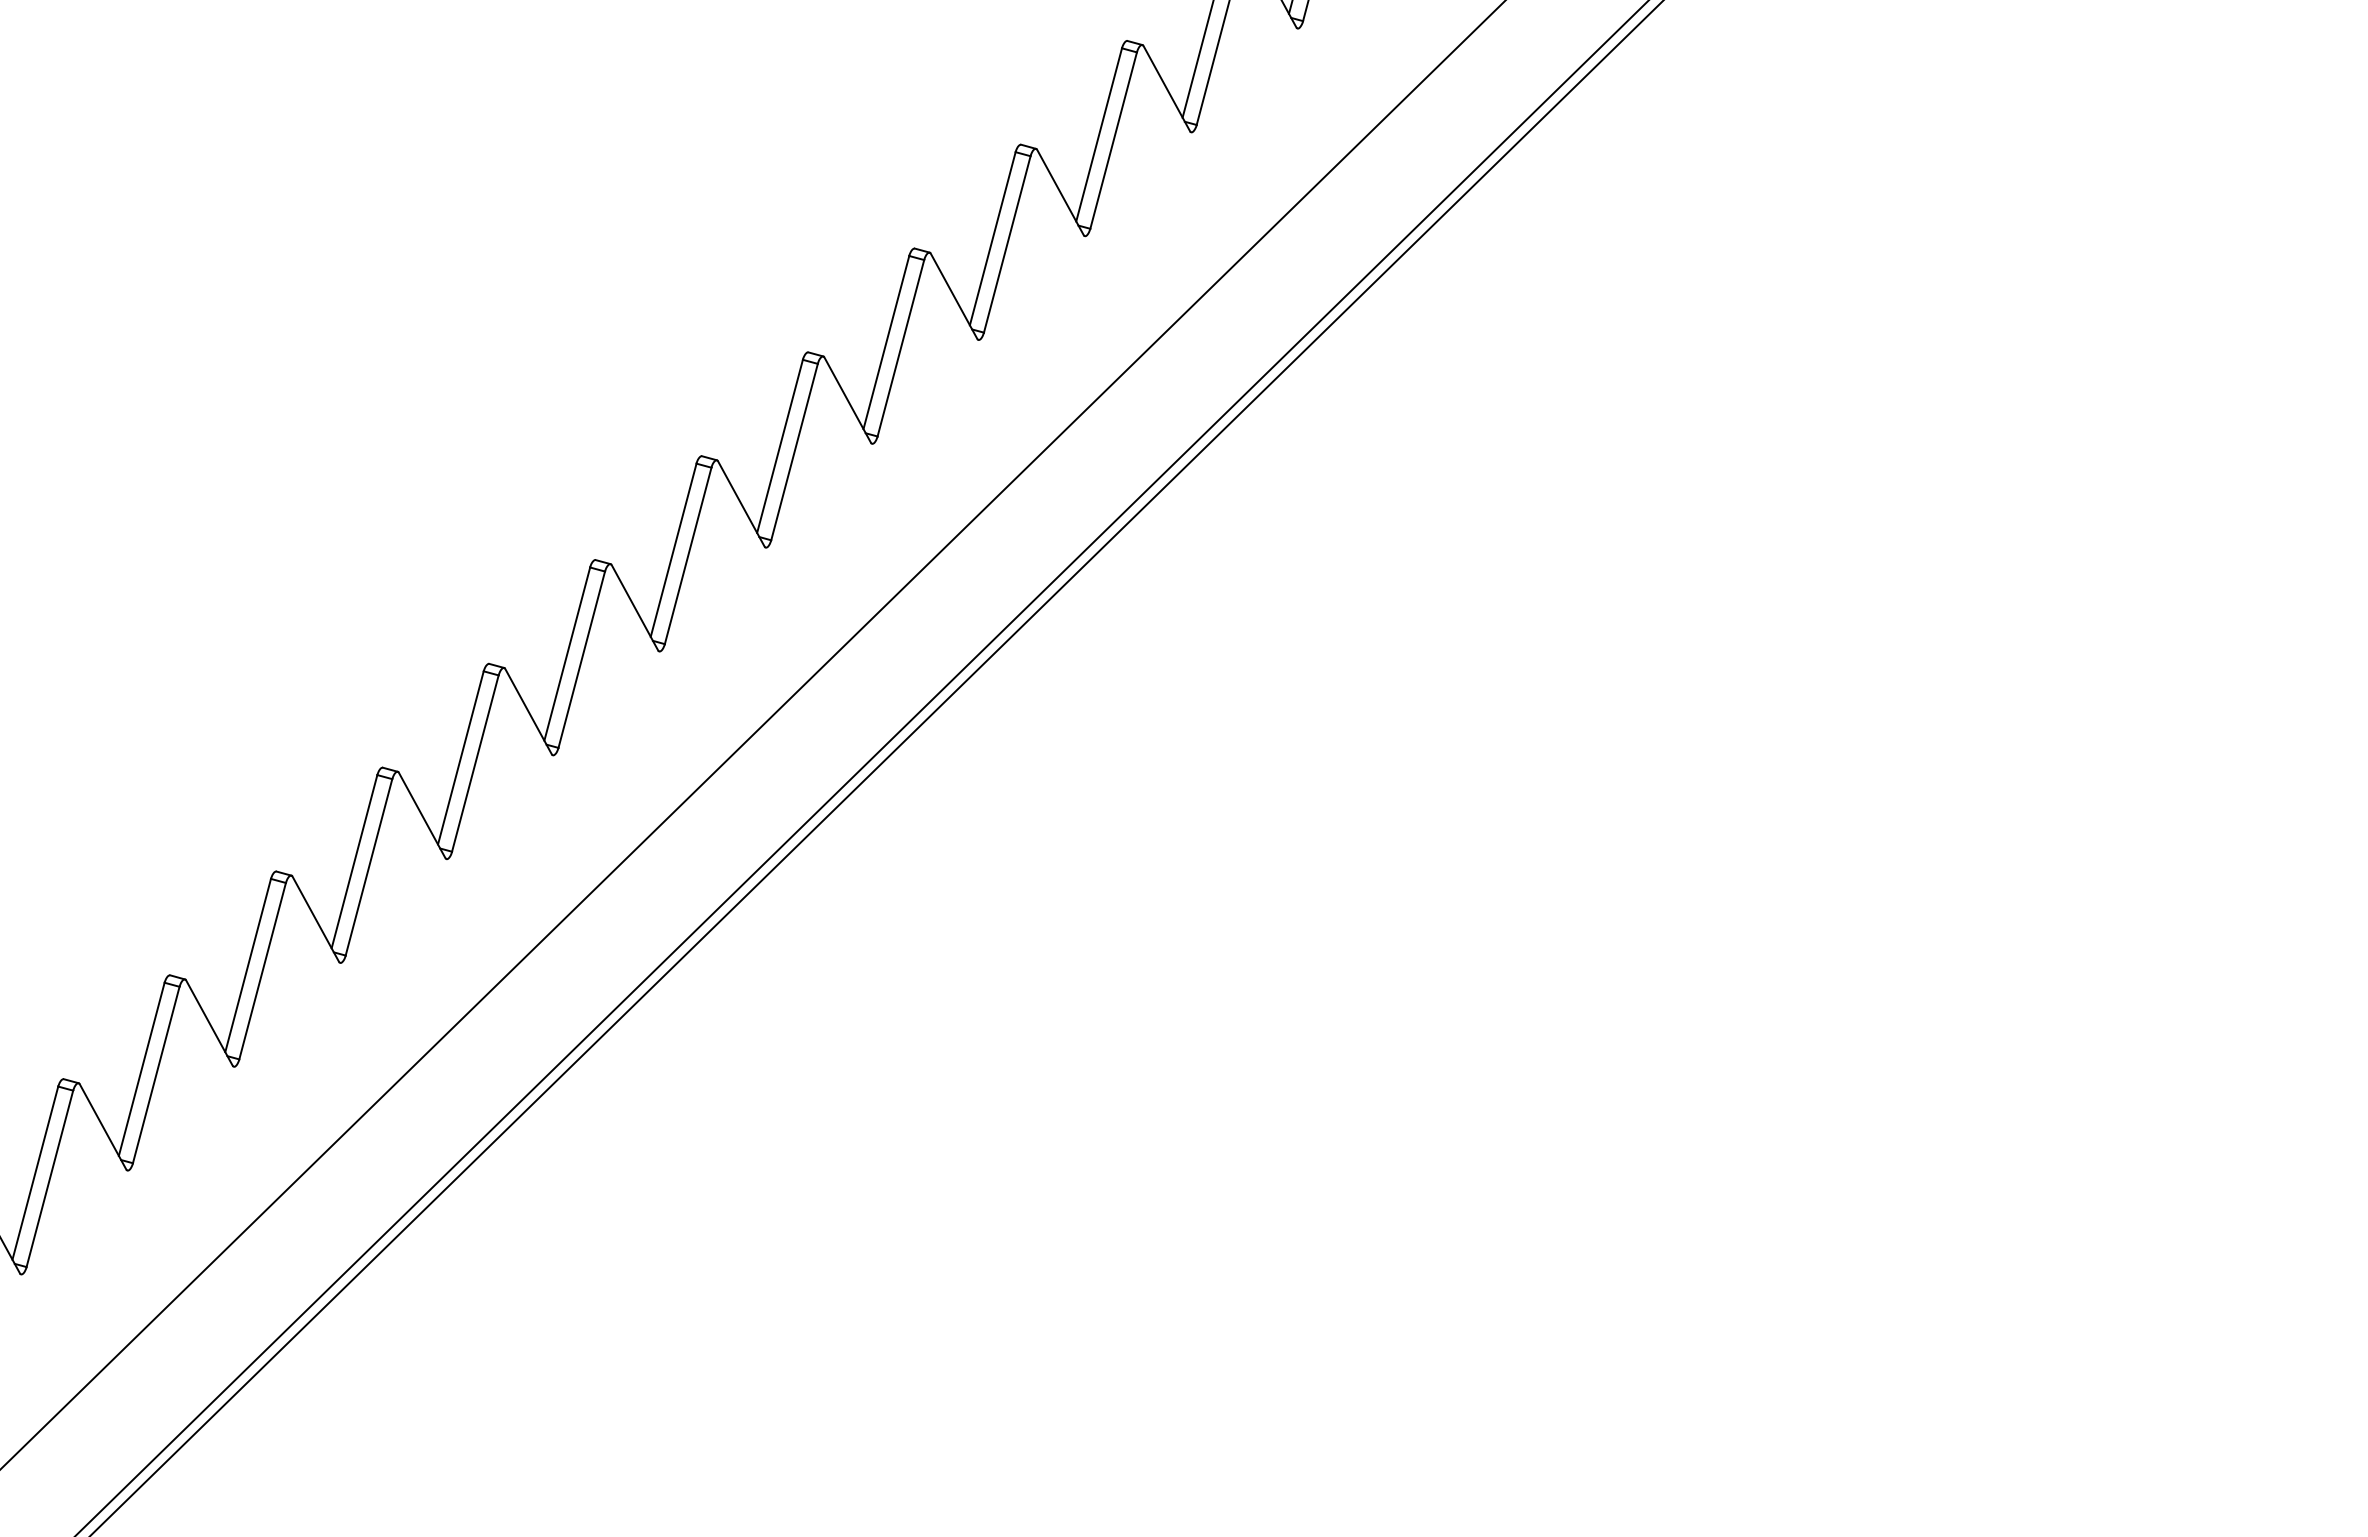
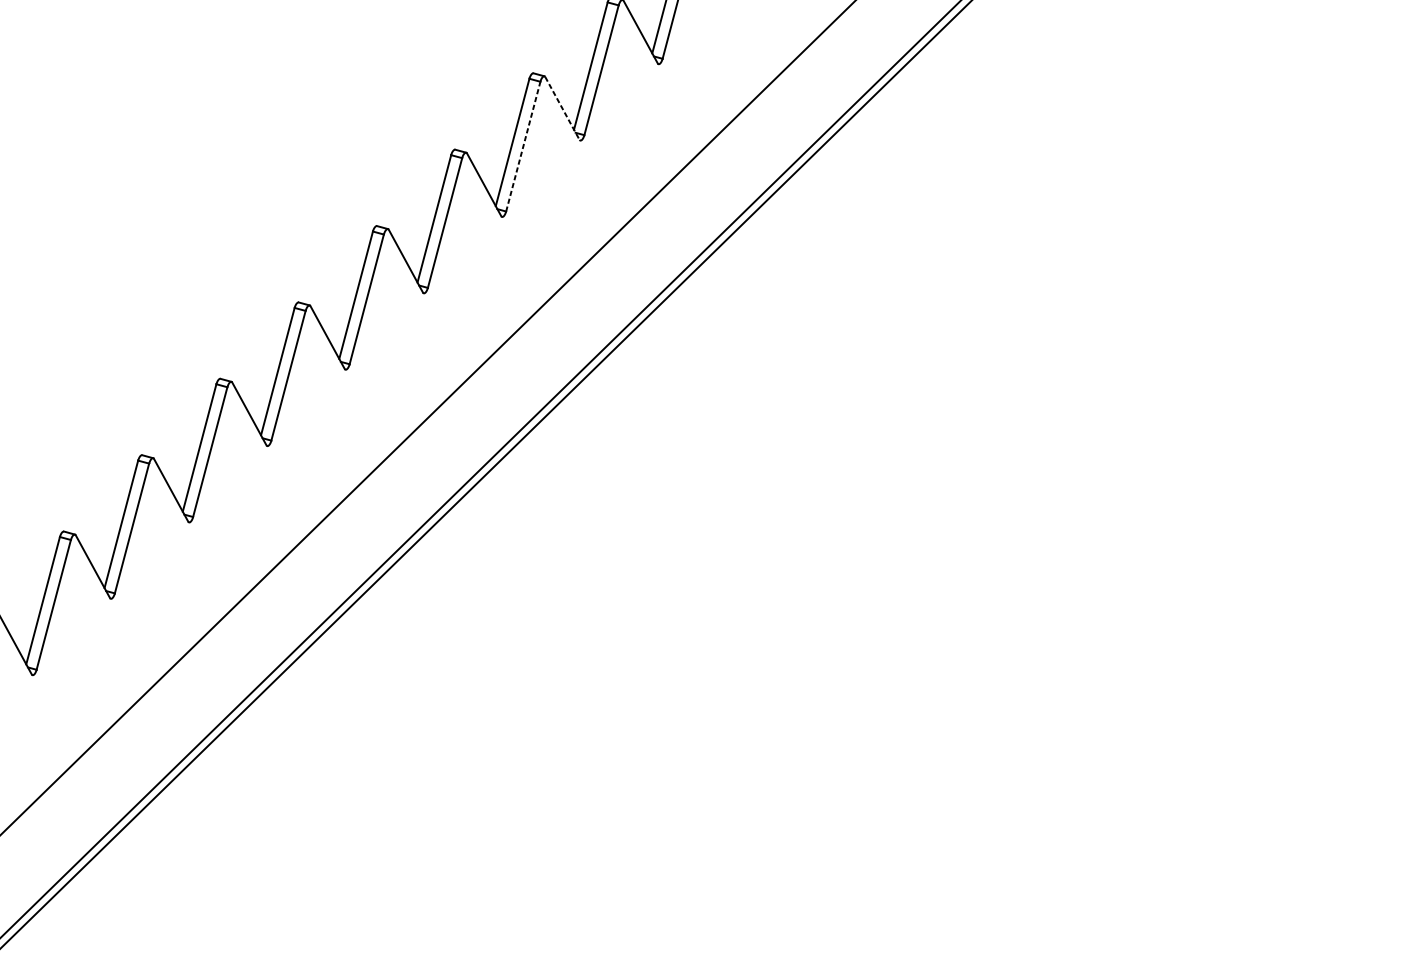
line: (847, 400) -> (562, 108), solid -> dashed
line: (794, 451) -> (523, 146), solid -> dashed

